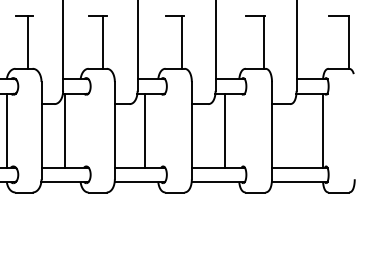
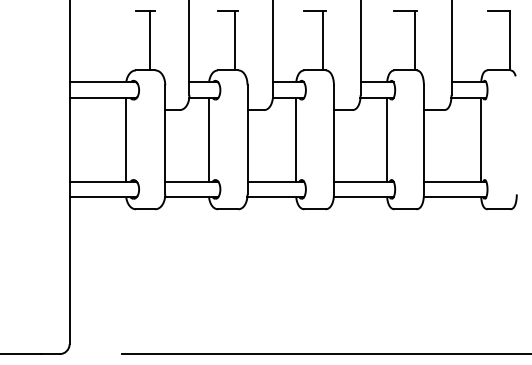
line: (64, 130) -> (208, 139), moved
line: (145, 130) -> (296, 139), moved
line: (225, 130) -> (387, 139), moved

